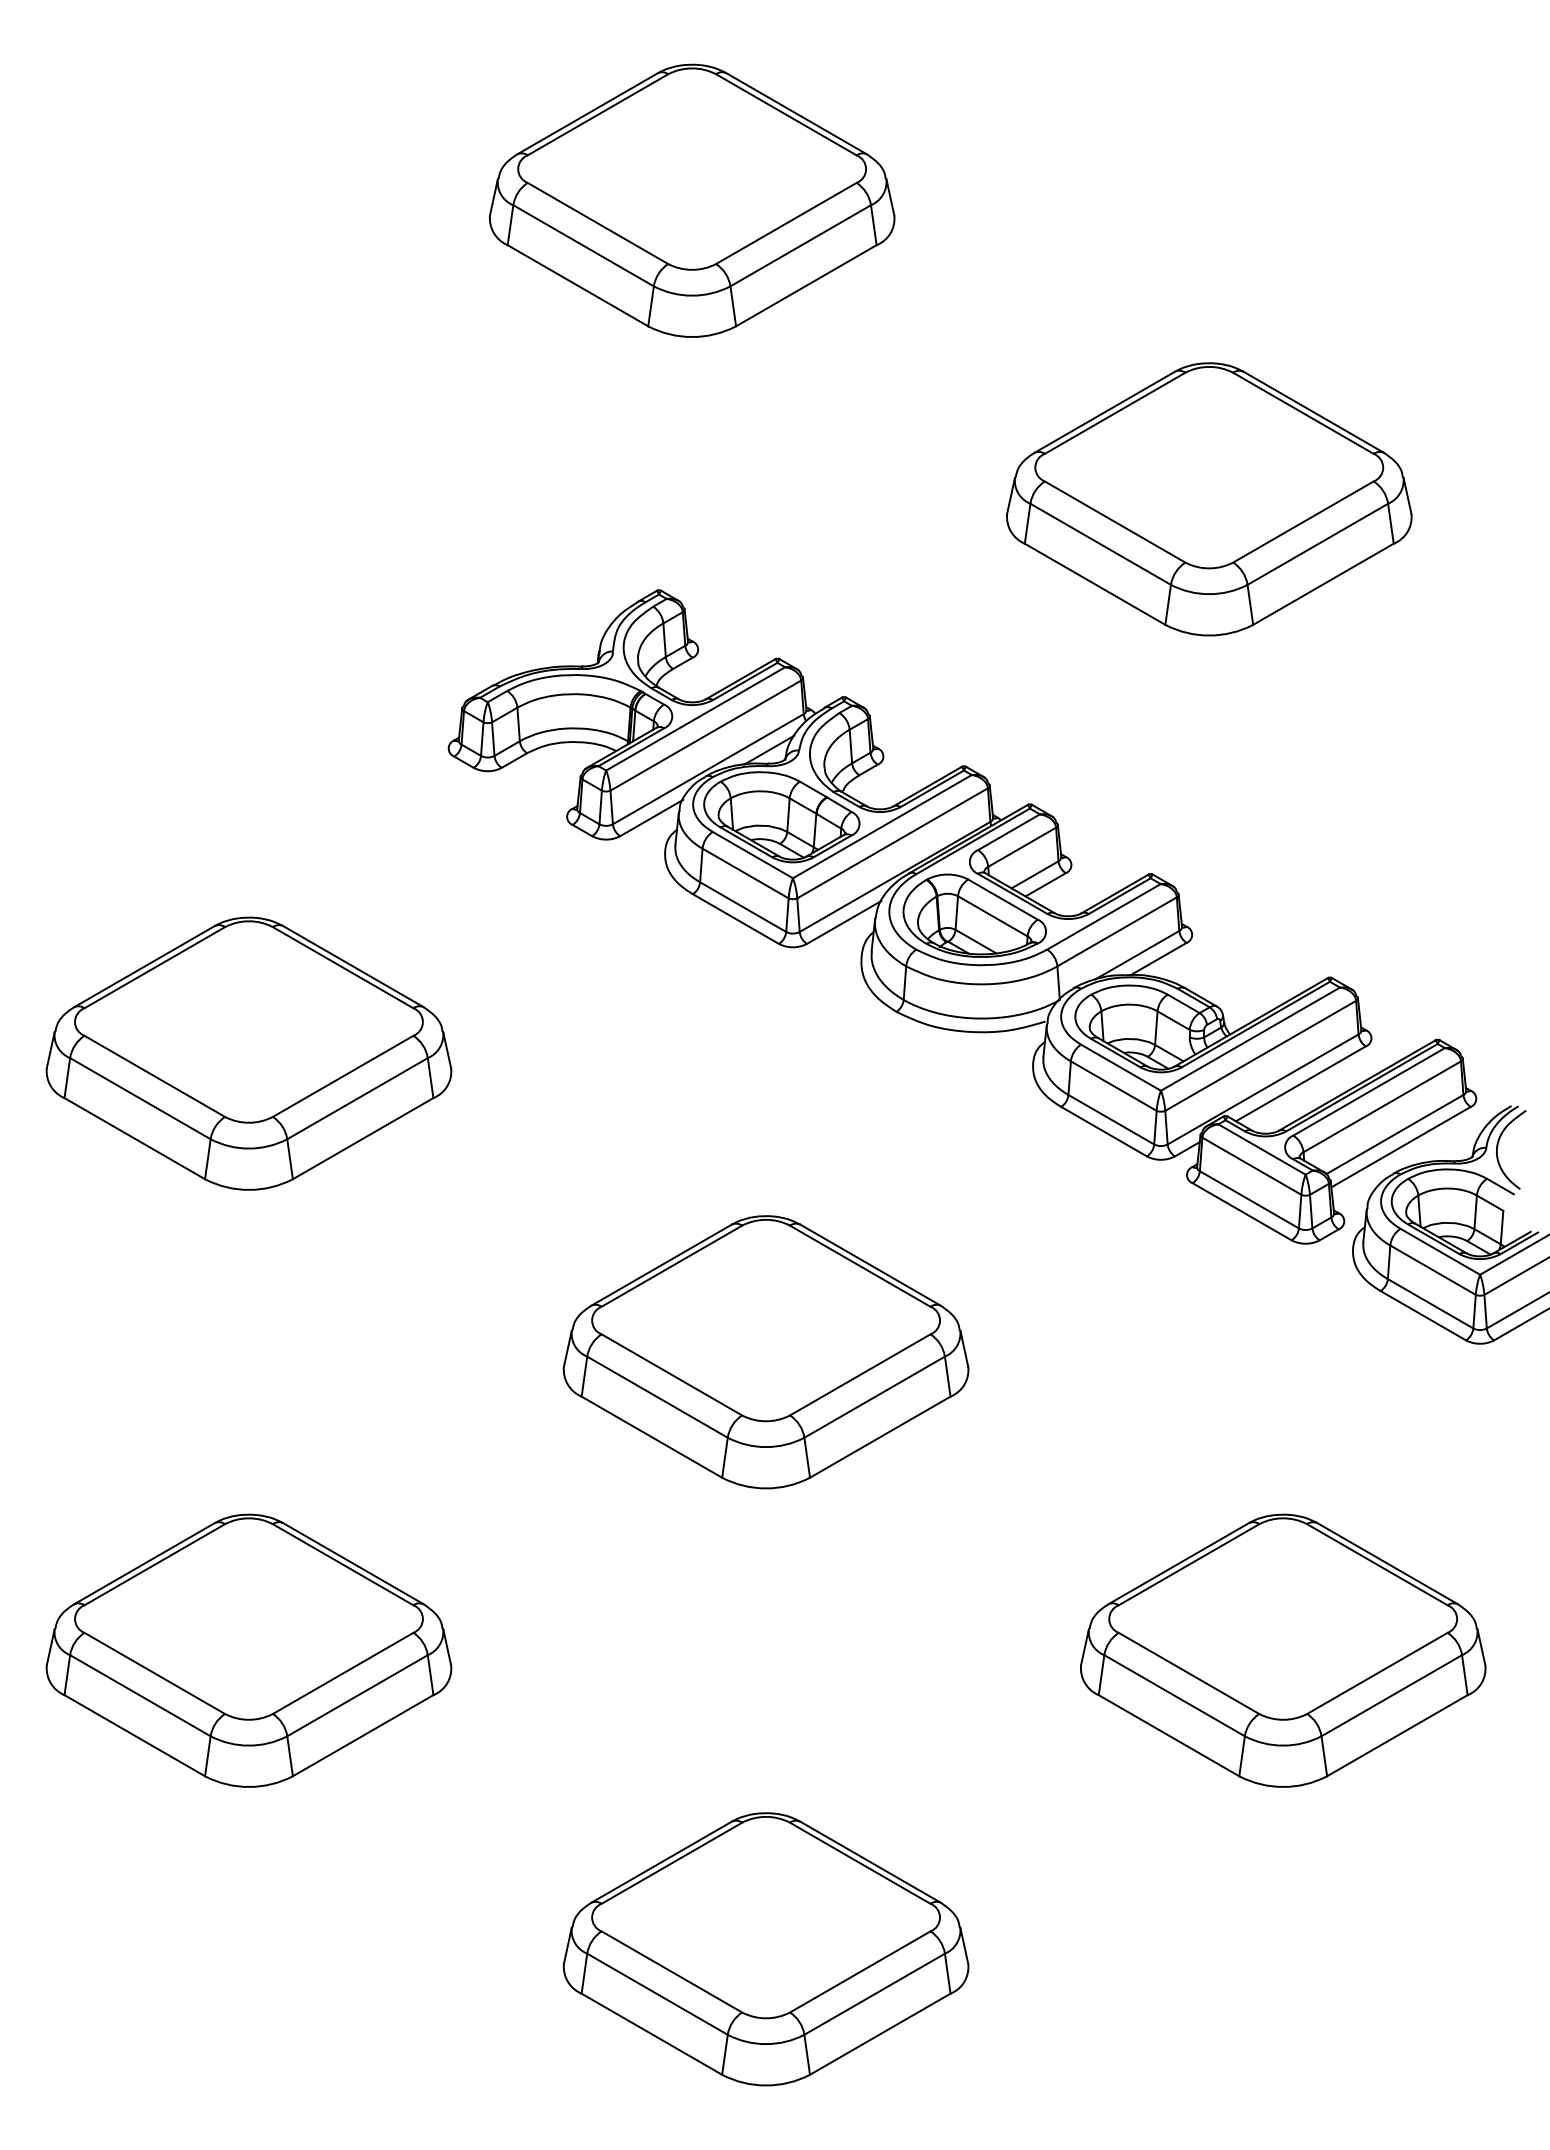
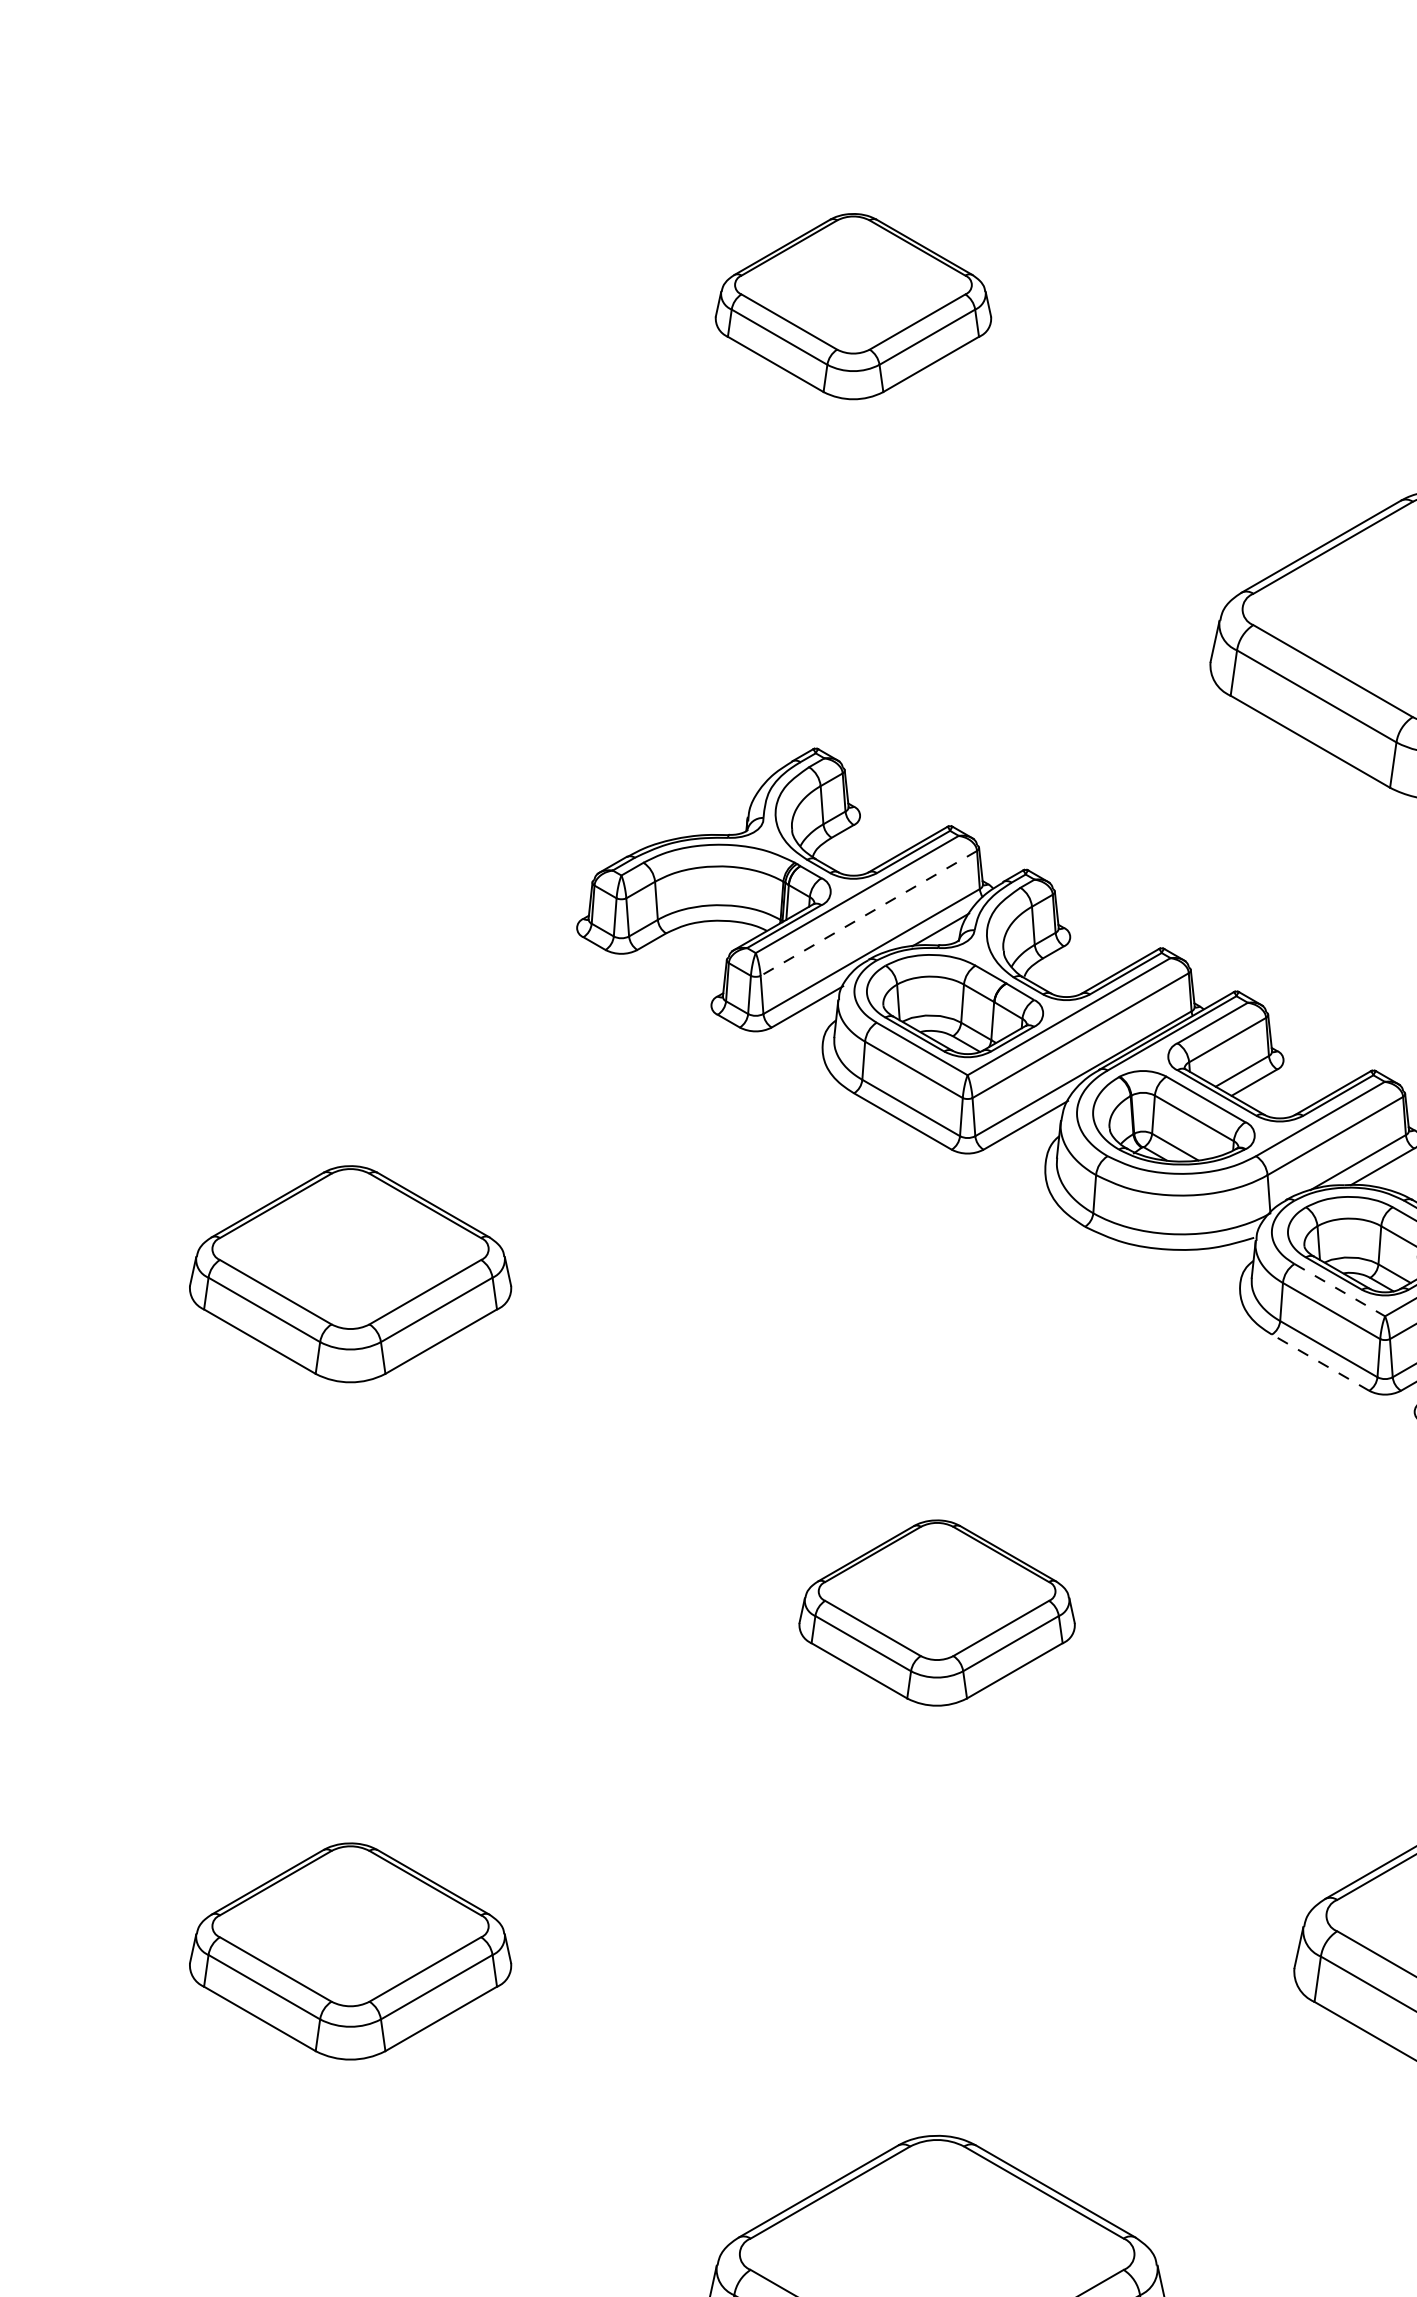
part: (692, 200) -> (853, 306), size x0.6
line: (705, 735) -> (868, 913), solid -> dashed
part: (248, 1053) -> (350, 1274), size x0.7
line: (1121, 1067) -> (1340, 1289), solid -> dashed
line: (1104, 1131) -> (1321, 1362), solid -> dashed
part: (765, 1352) -> (936, 1613), size x0.6
part: (248, 1650) -> (350, 1951), size x0.7

